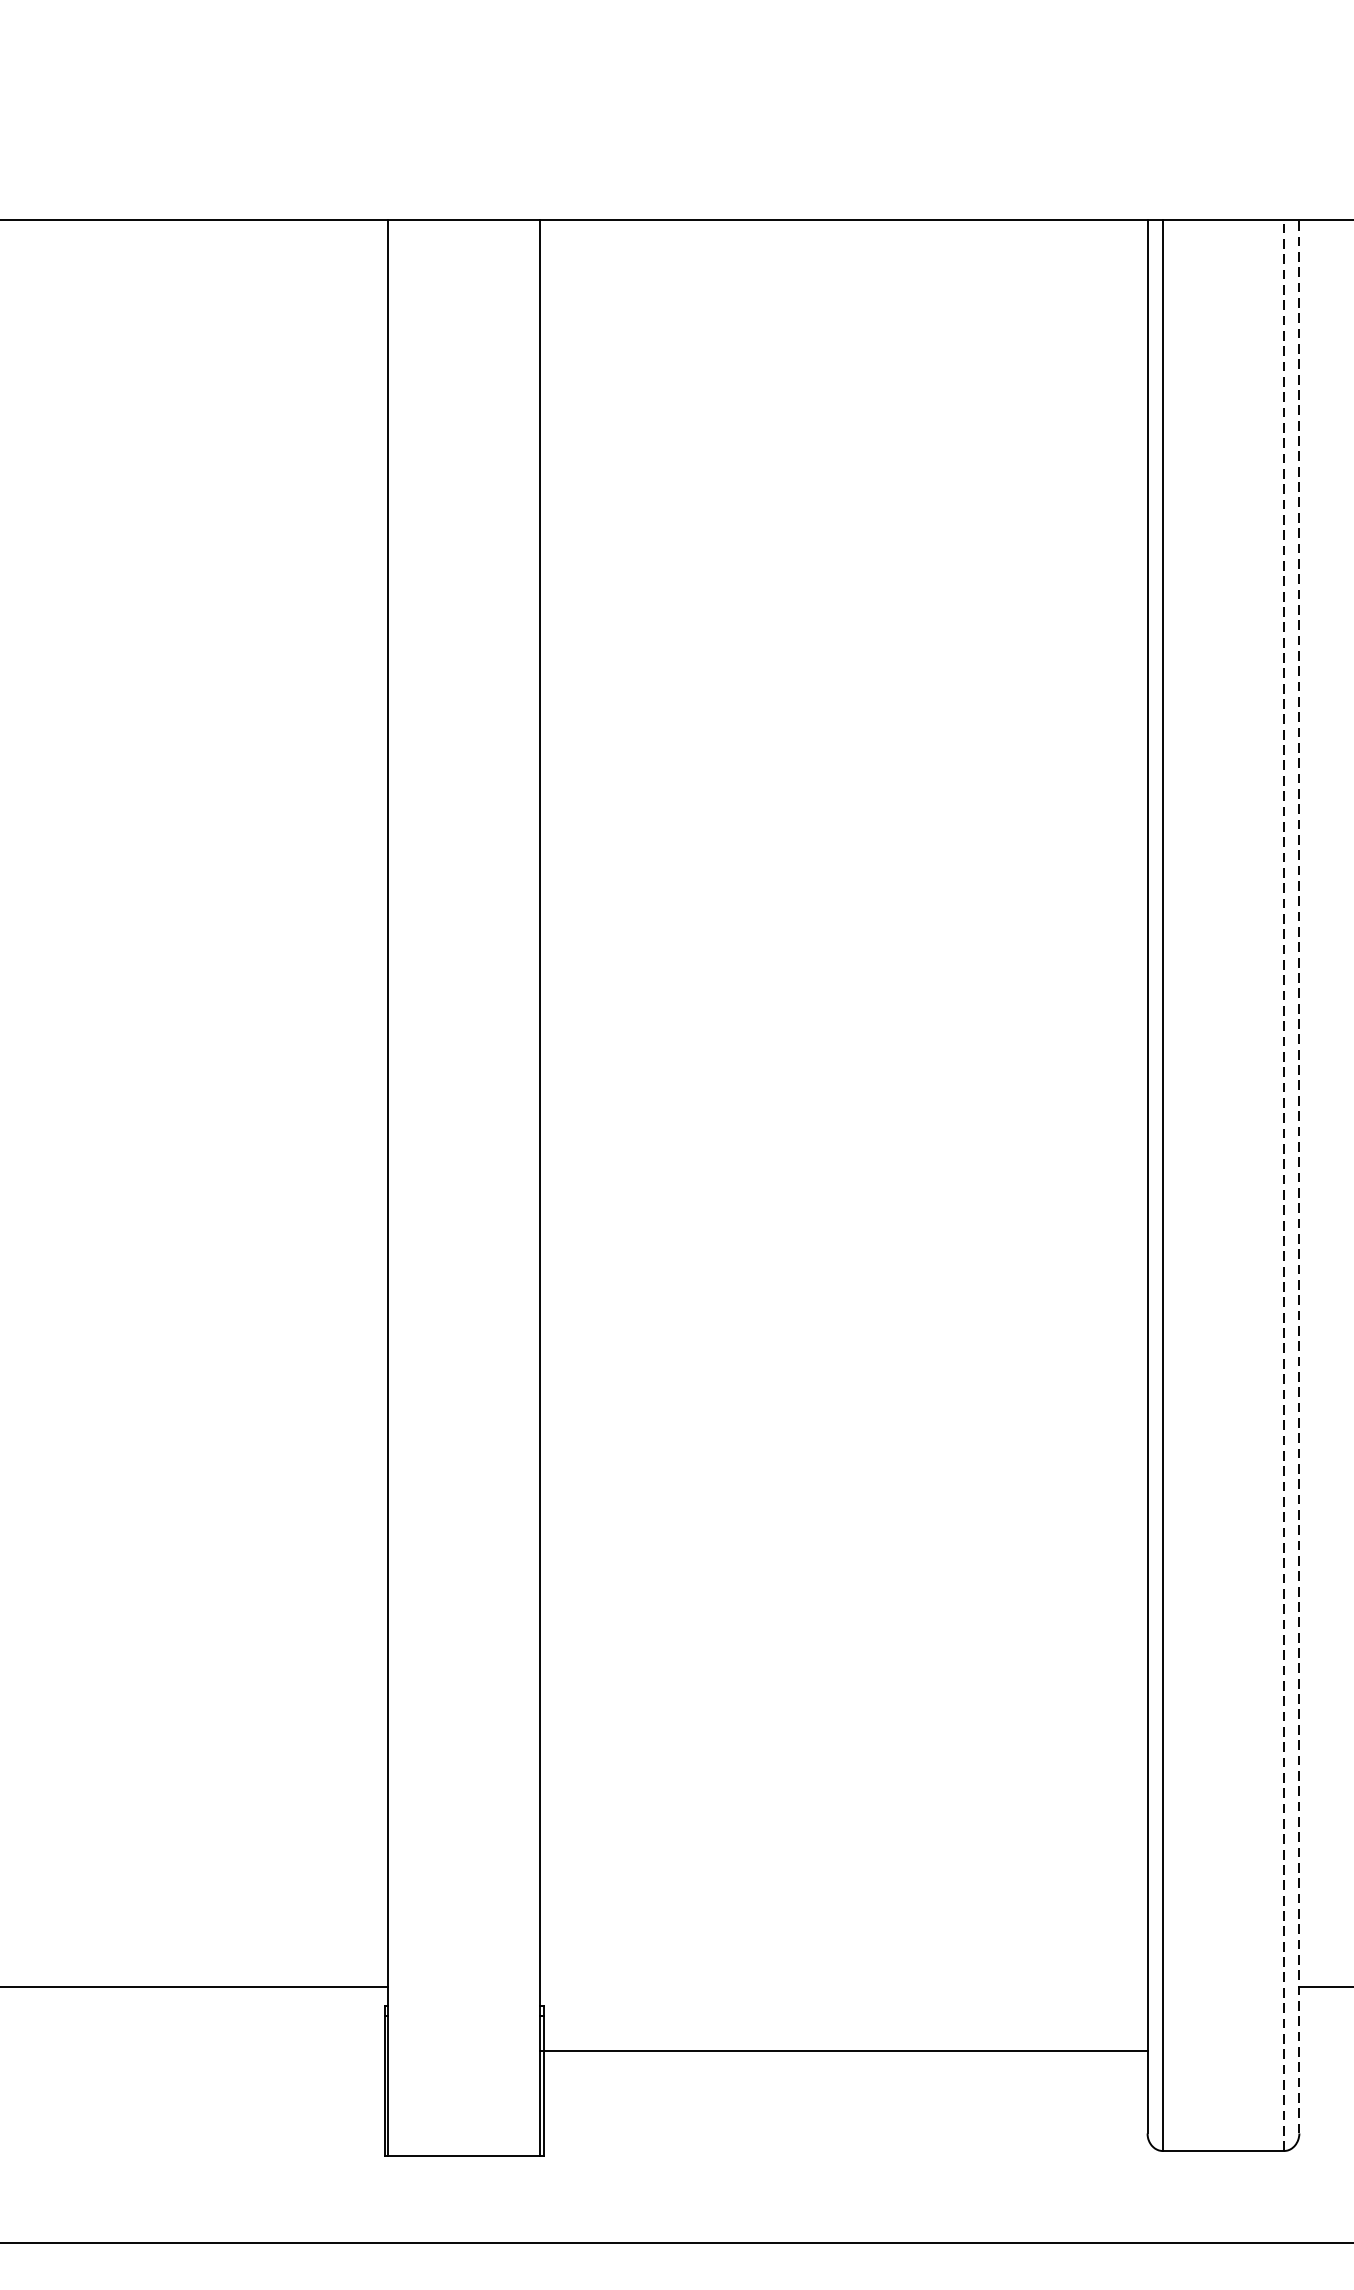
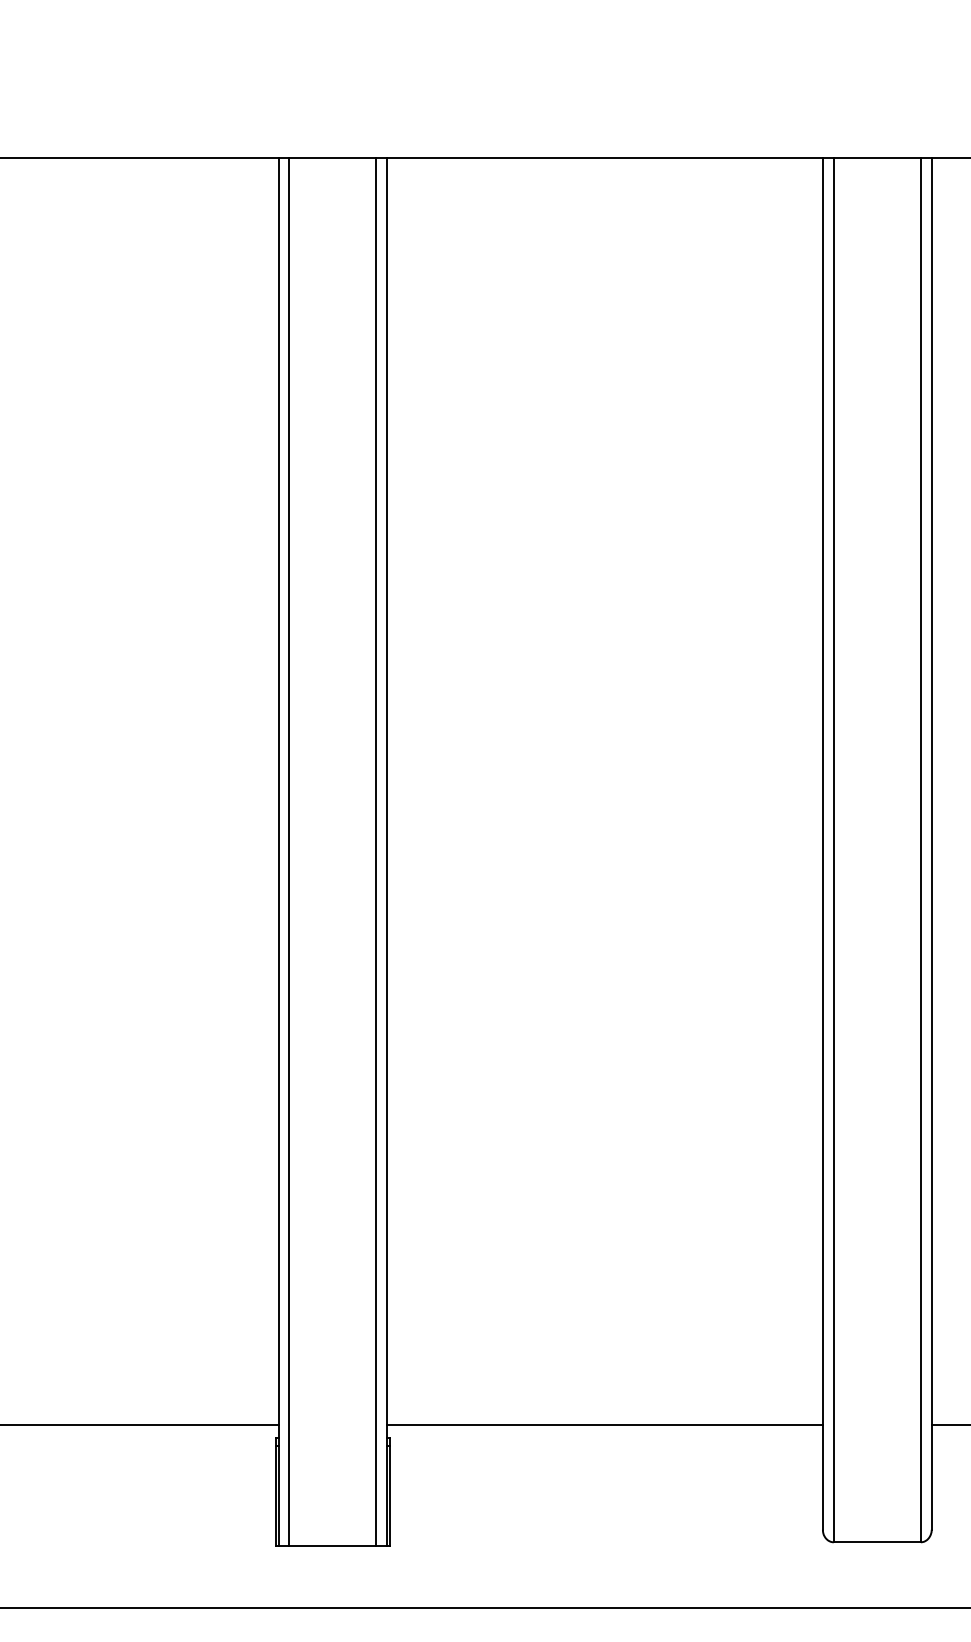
line: (1299, 1176) -> (931, 843), dashed -> solid
line: (1283, 1184) -> (920, 849), dashed -> solid
line: (403, 1187) -> (289, 851), added
line: (524, 1187) -> (376, 851), added
line: (842, 2050) -> (604, 1424), moved

